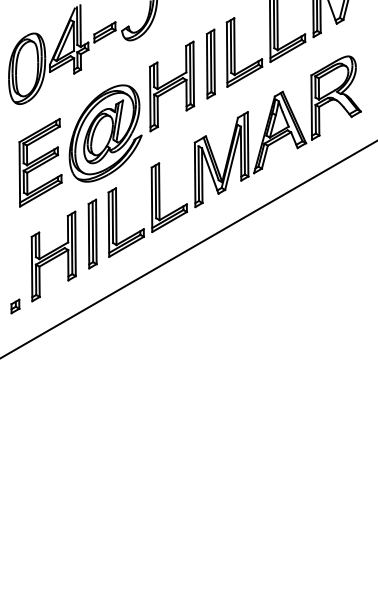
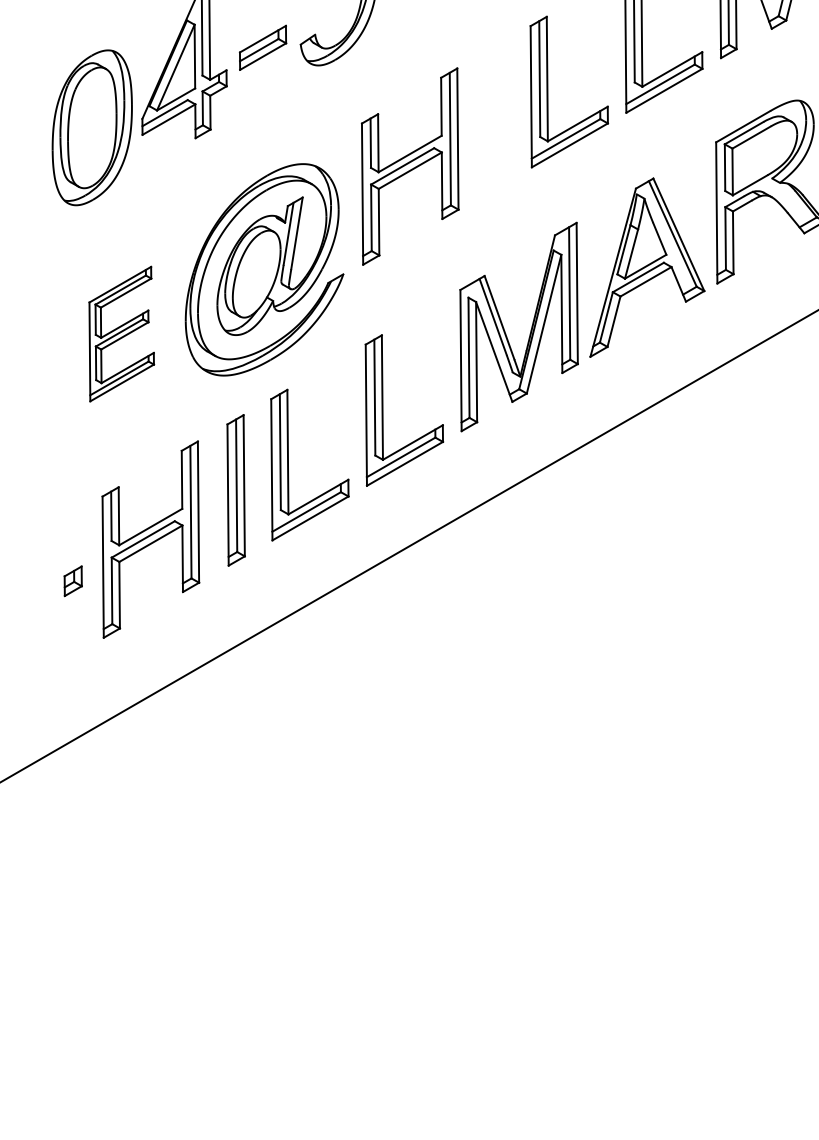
part: (210, 63) -> (494, 116), removed
part: (40, 162) -> (121, 333), size x0.7
part: (15, 306) -> (73, 581), moved

